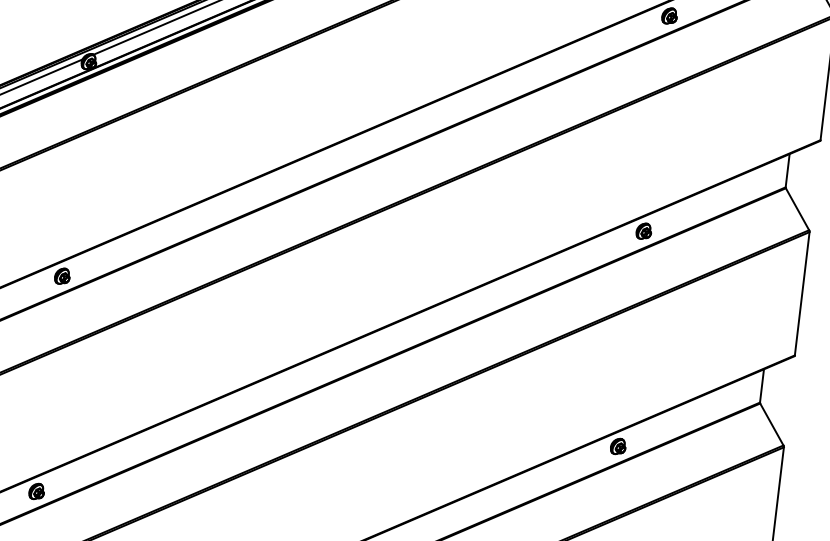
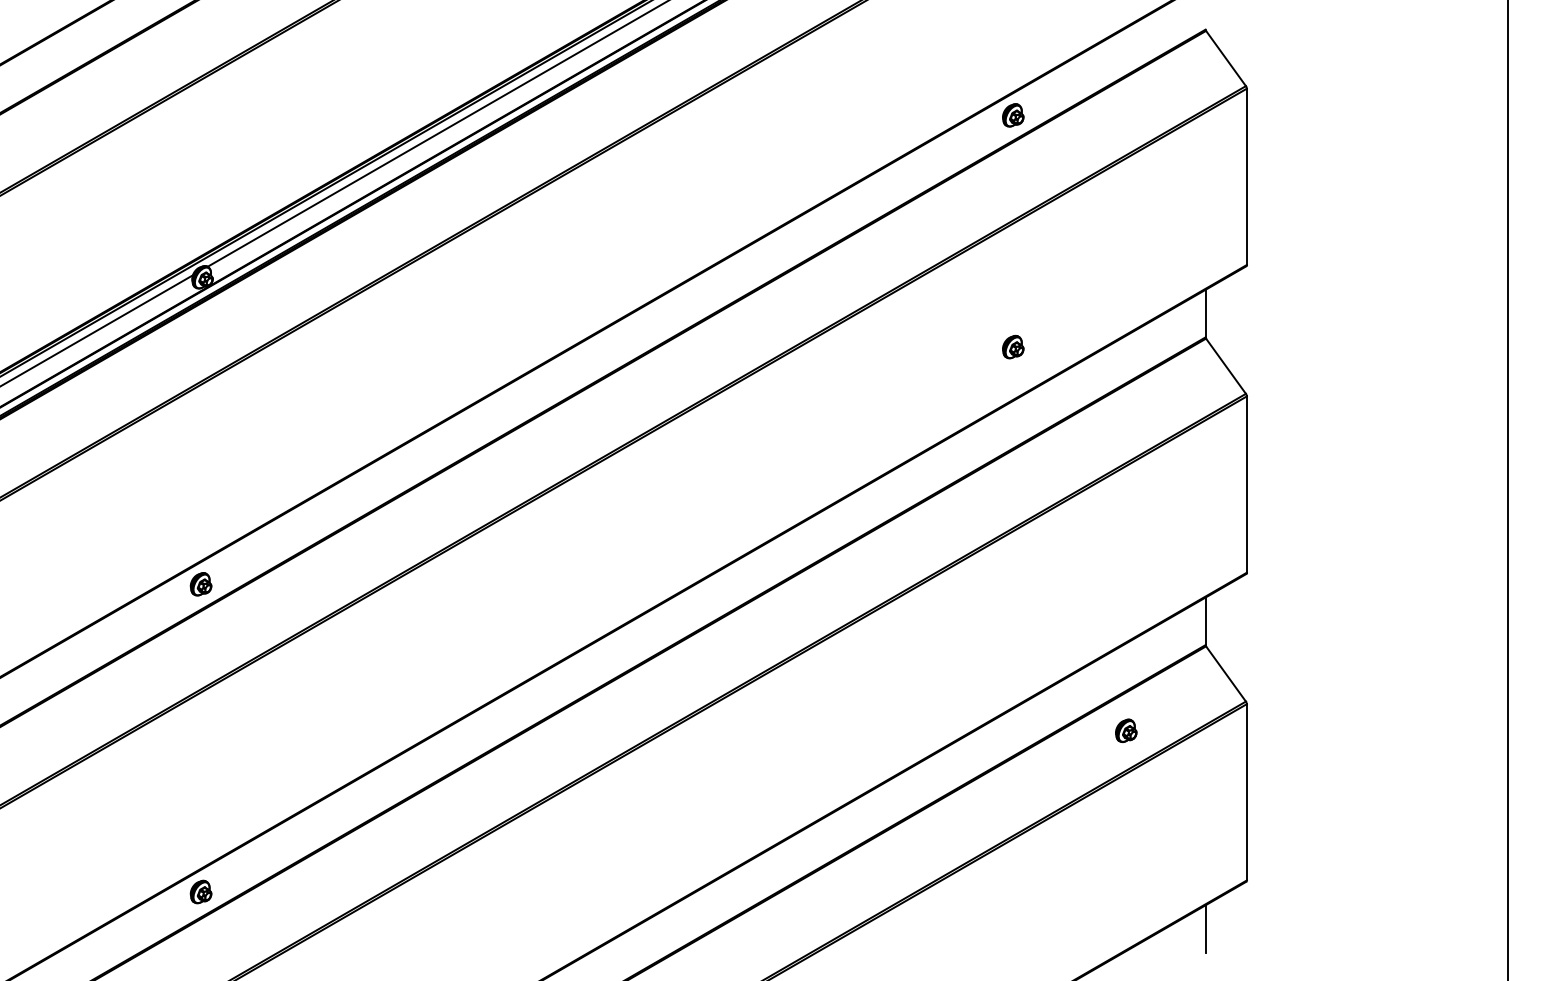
part: (644, 230) -> (1013, 346), moved
part: (618, 446) -> (1126, 730), moved

